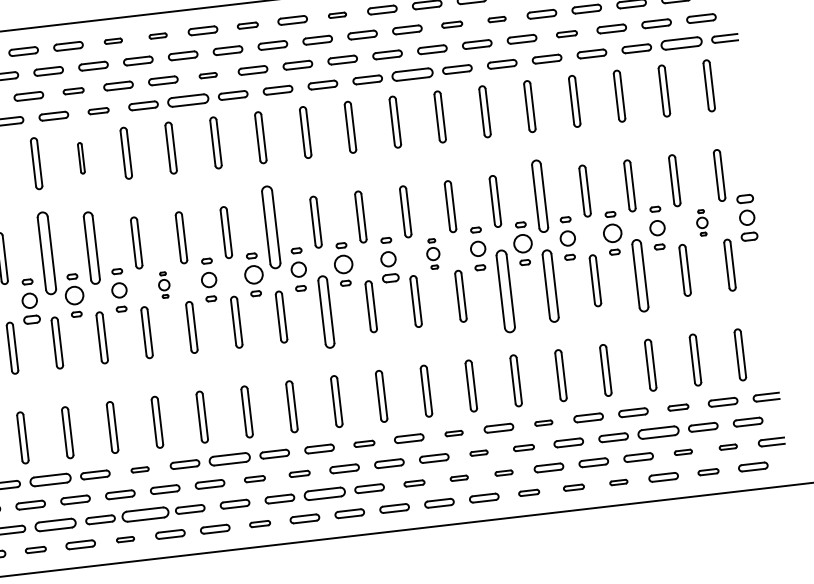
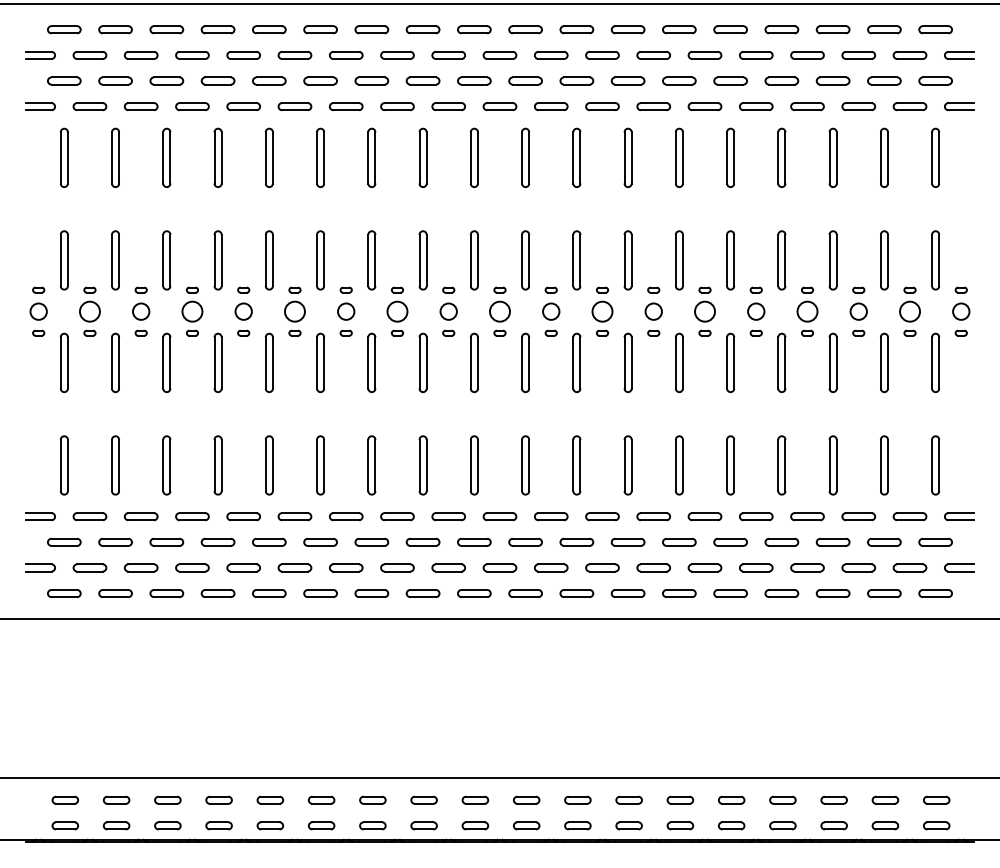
part: (337, 15) -> (525, 29), size x1.67
part: (496, 19) -> (704, 55), size x1.67
part: (452, 24) -> (653, 55), size x1.43
part: (247, 25) -> (422, 29), size x1.43
part: (566, 33) -> (781, 80), size x1.43
part: (158, 35) -> (320, 29), size x1.67
part: (113, 40) -> (269, 29), size x1.67
part: (681, 43) -> (909, 106), size x0.71
part: (412, 74) -> (602, 106), size x0.71
part: (207, 75) -> (371, 80), size x1.67
part: (73, 90) -> (217, 80), size x1.43
part: (188, 100) -> (346, 106), size x0.71
part: (98, 110) -> (243, 106), size x1.43
part: (80, 158) -> (217, 157), size x1.67
part: (540, 196) -> (730, 260), size x0.71
part: (744, 198) -> (960, 289), size x0.62
part: (701, 222) -> (909, 311), size x1.67
part: (270, 227) -> (422, 260), size x0.62
part: (748, 236) -> (960, 332), size x0.62
part: (91, 248) -> (217, 260), size x0.71
part: (46, 253) -> (166, 260), size x0.62
part: (433, 253) -> (602, 311), size x1.43
part: (639, 275) -> (832, 362), size x0.71
part: (389, 277) -> (550, 332), size x0.62
part: (163, 285) -> (294, 311), size x1.67
part: (550, 285) -> (730, 362), size x0.71
part: (505, 290) -> (679, 362), size x0.62
part: (326, 311) -> (474, 362), size x0.71
part: (31, 319) -> (140, 332), size x0.62
part: (678, 407) -> (858, 516), size x1.43
part: (543, 422) -> (704, 516), size x1.67
part: (657, 431) -> (832, 541), size x0.71
part: (454, 433) -> (602, 516), size x1.67
part: (363, 443) -> (499, 516), size x1.43
part: (727, 446) -> (909, 567), size x1.67
part: (523, 447) -> (679, 541), size x1.43
part: (683, 451) -> (858, 567), size x1.67
part: (478, 452) -> (627, 541), size x1.67
part: (230, 459) -> (346, 516), size x0.71
part: (140, 469) -> (243, 516), size x1.67
part: (503, 472) -> (653, 567), size x1.67
part: (708, 472) -> (884, 593), size x1.43
part: (299, 473) -> (422, 541), size x1.43
part: (459, 477) -> (602, 567), size x1.67
part: (254, 478) -> (371, 541), size x1.43
part: (49, 480) -> (140, 516), size x0.71
part: (618, 482) -> (781, 593), size x1.67
part: (414, 483) -> (551, 567), size x1.43
part: (573, 487) -> (730, 593), size x1.43
part: (529, 492) -> (679, 593), size x1.43
part: (324, 493) -> (448, 567), size x0.71
part: (145, 514) -> (243, 567), size x0.62
part: (55, 524) -> (141, 567), size x0.71
part: (259, 524) -> (371, 593), size x1.43
part: (125, 539) -> (217, 593), size x1.67
part: (35, 549) -> (115, 593), size x1.43

